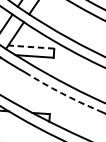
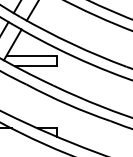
line: (31, 47) -> (31, 56), dashed -> solid
arc: (61, 93) -> (68, 104), dashed -> solid

